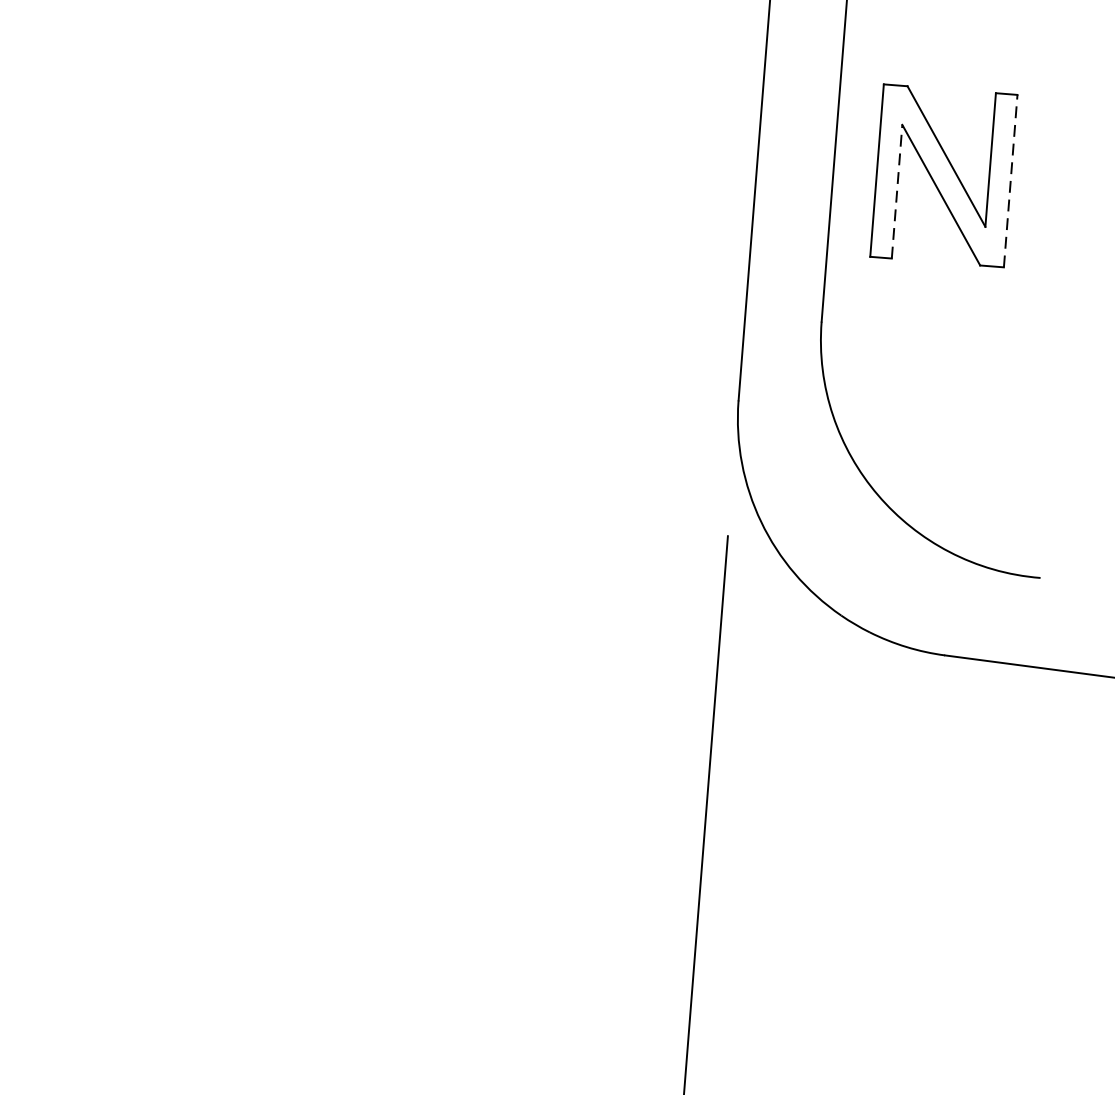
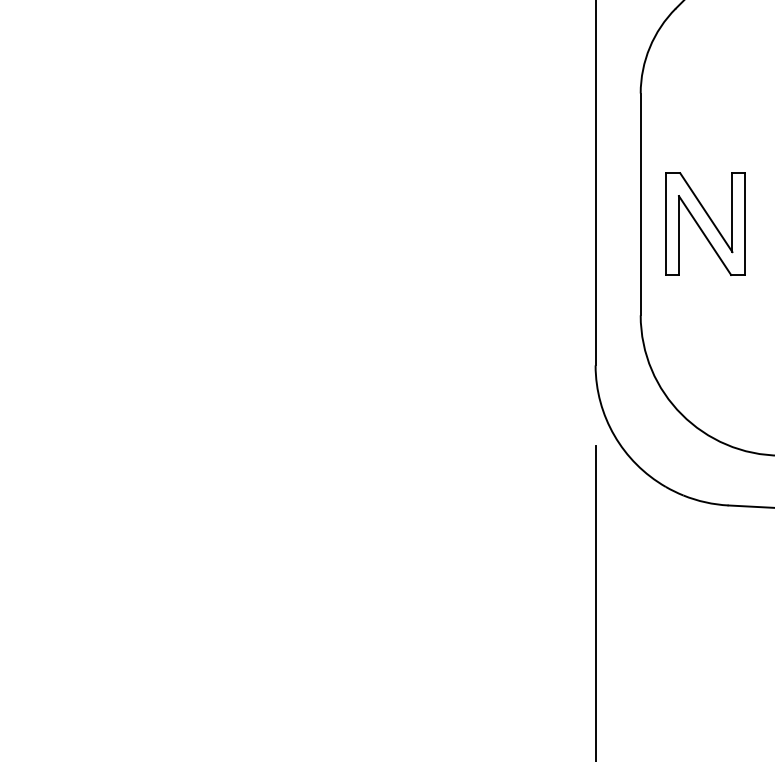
line: (1011, 181) -> (745, 224), dashed -> solid
line: (896, 191) -> (678, 235), dashed -> solid

